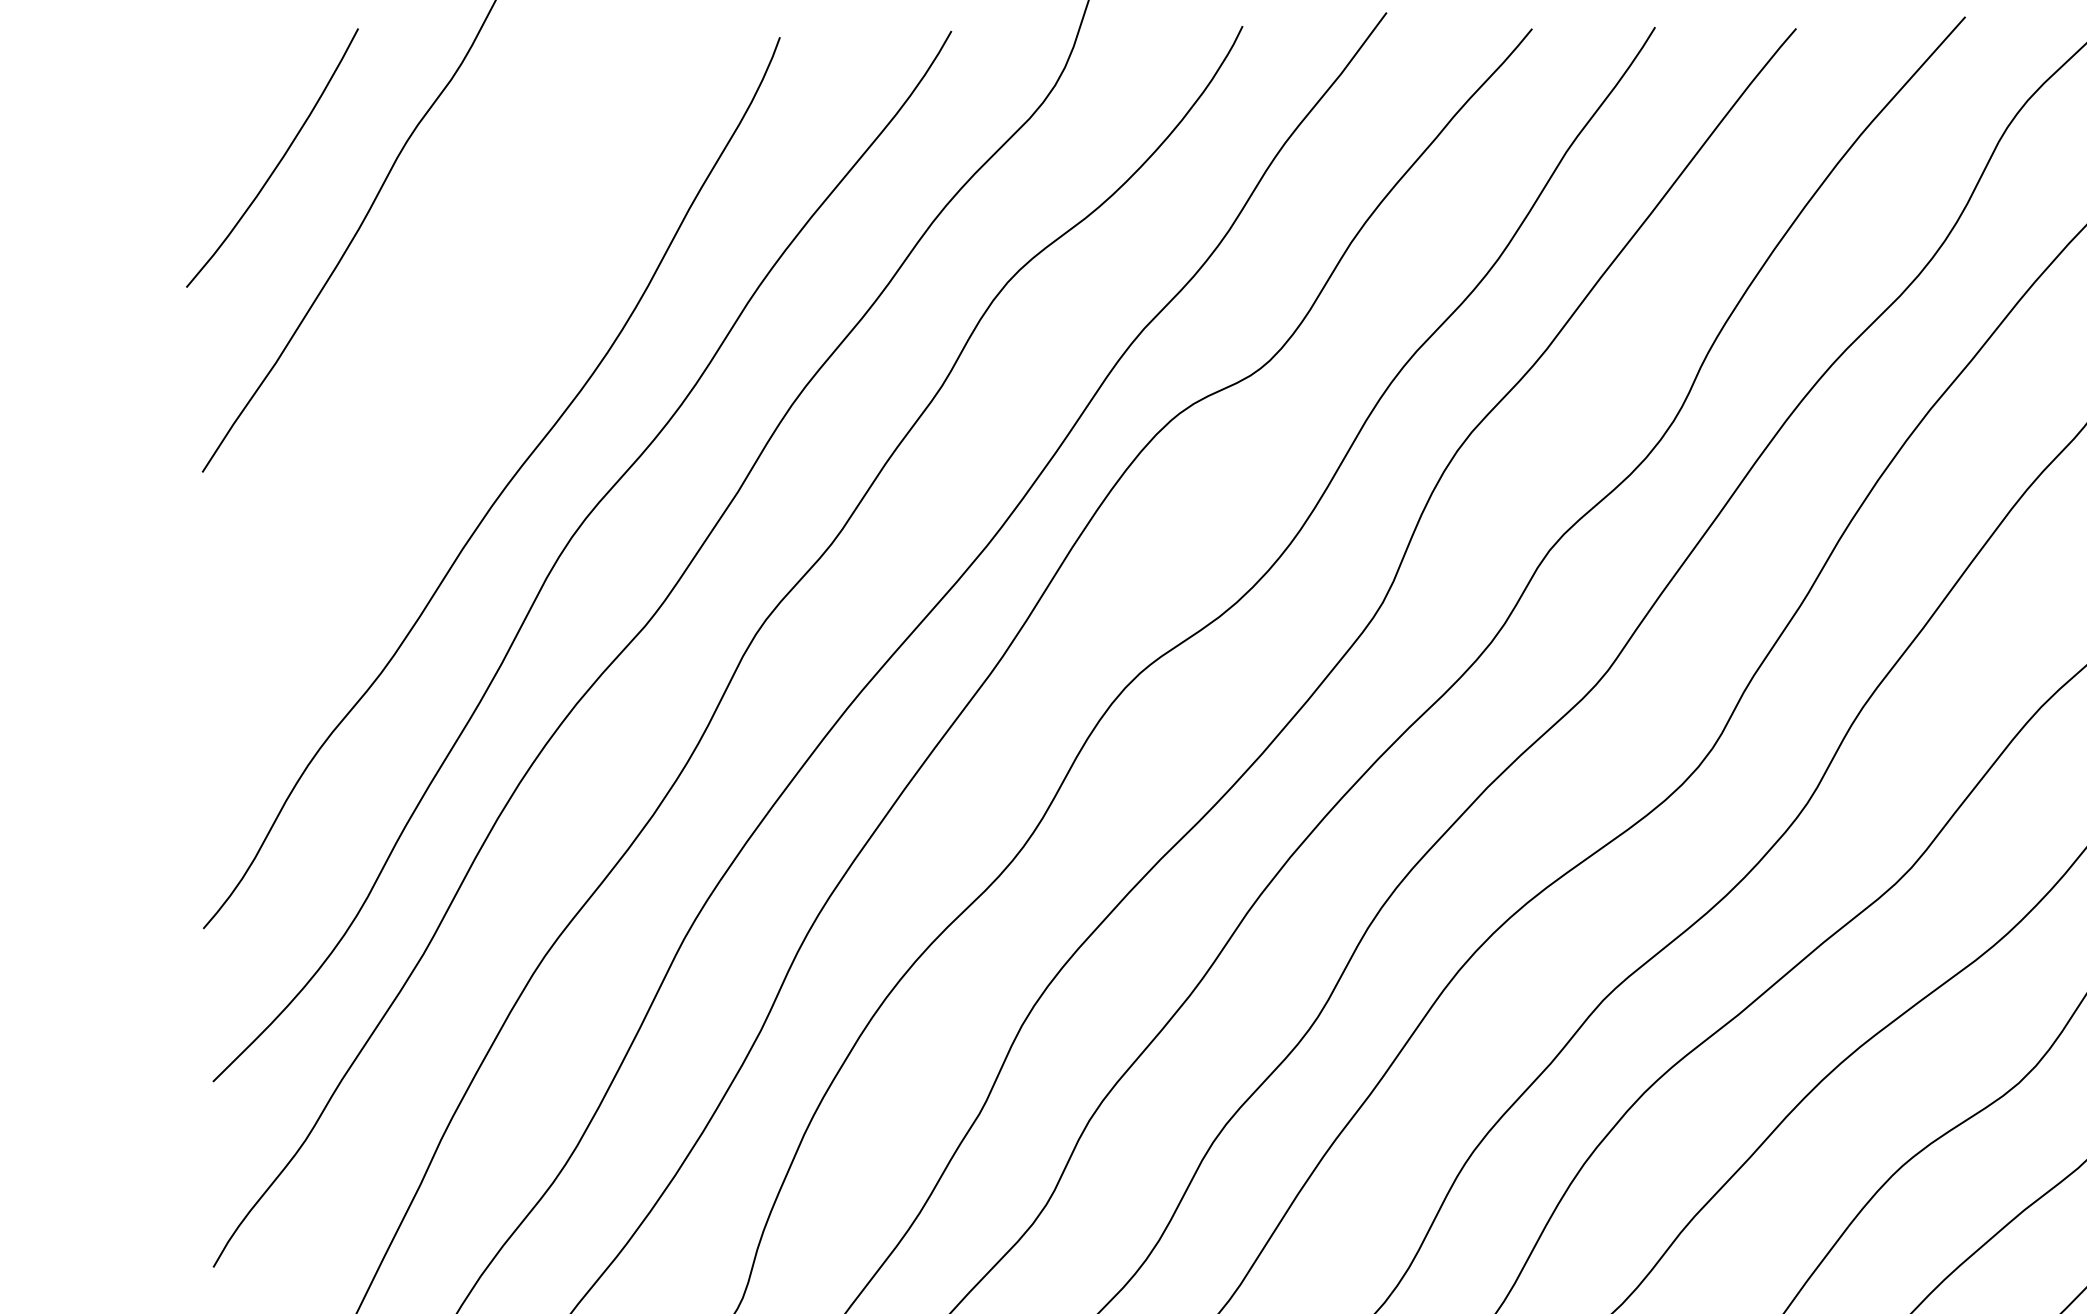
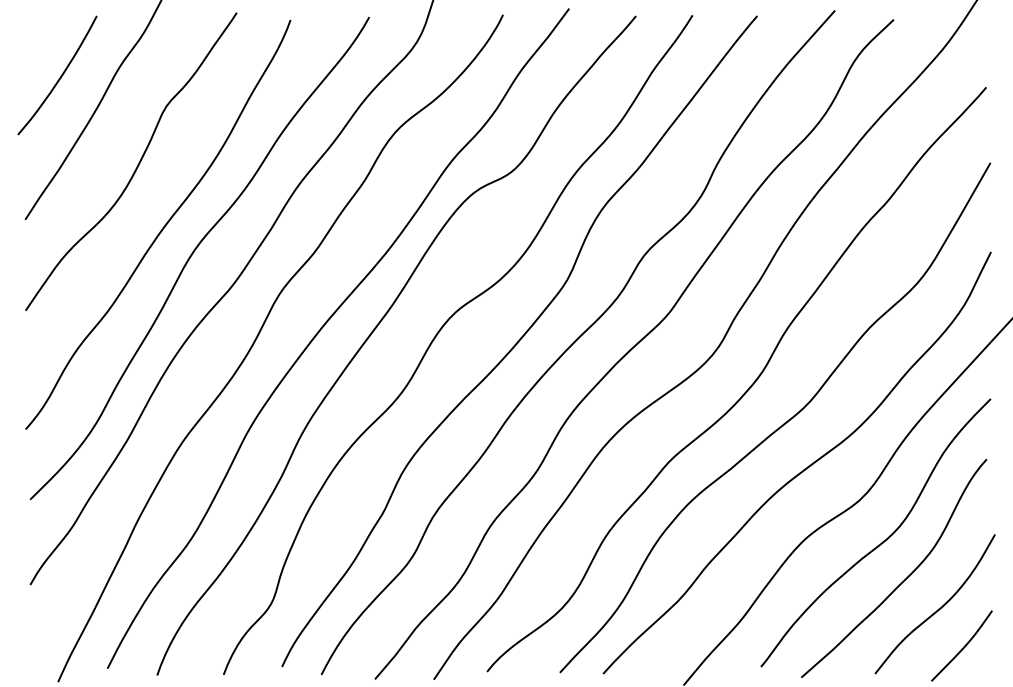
curve: (446, 351) -> (137, 164), added

